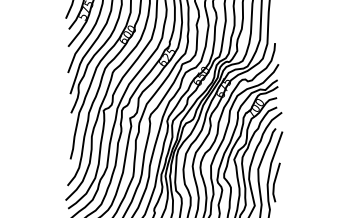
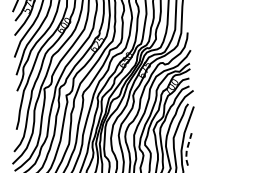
line: (274, 183) -> (187, 149), solid -> dashed

